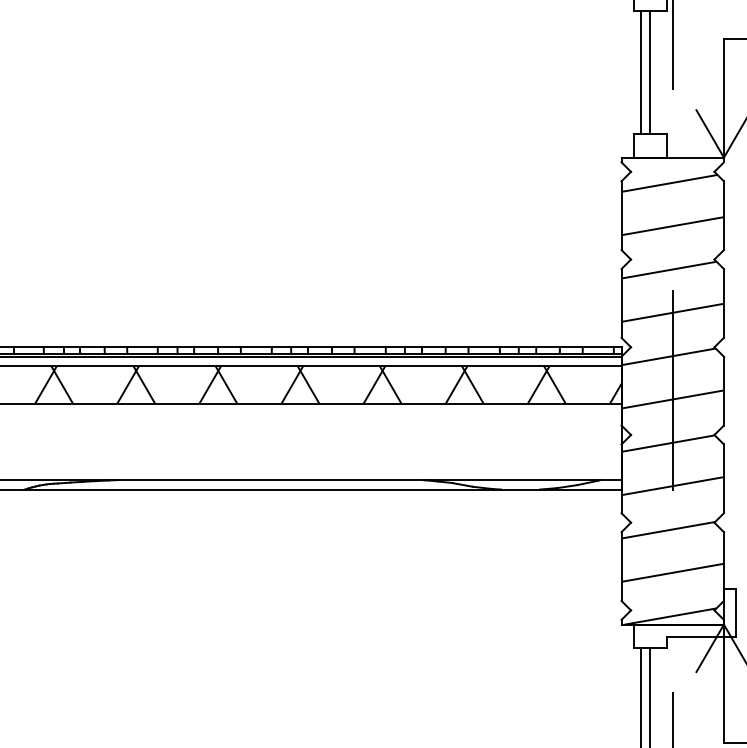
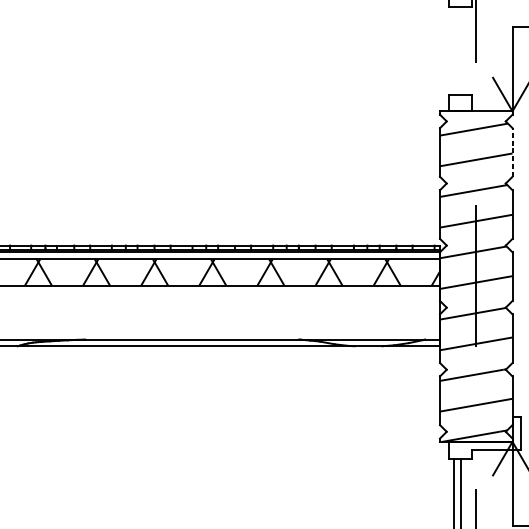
line: (640, 71) -> (453, 50), removed
line: (650, 71) -> (460, 50), removed
line: (723, 215) -> (512, 152), solid -> dashed

